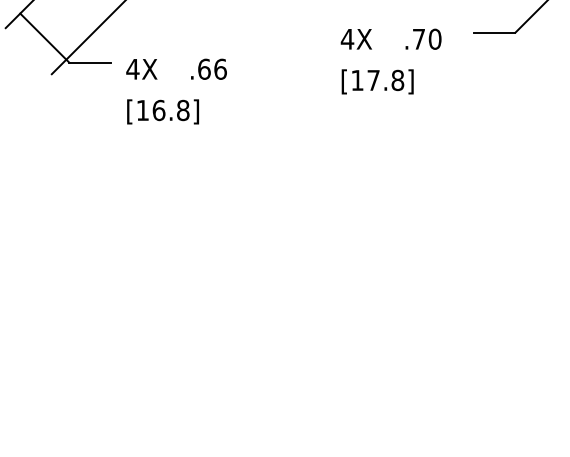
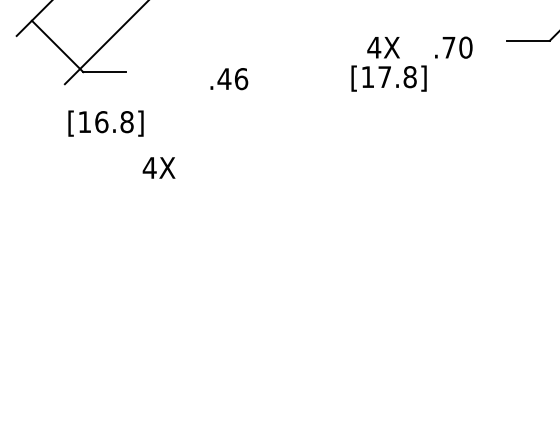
text: (204, 68) -> (224, 78), .66 -> .46
text: (141, 69) -> (158, 168), moved
text: (377, 81) -> (388, 78), moved
text: (162, 111) -> (105, 123), moved

